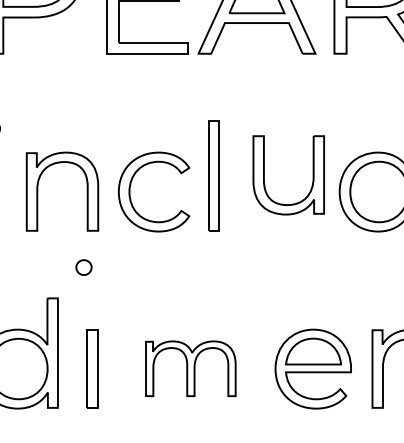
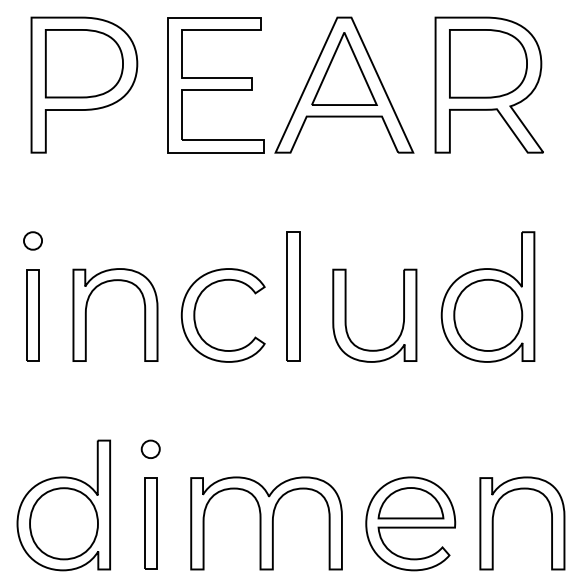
part: (264, 175) -> (346, 315), moved
part: (83, 266) -> (150, 448), moved
part: (190, 368) -> (266, 523), size x1.43

